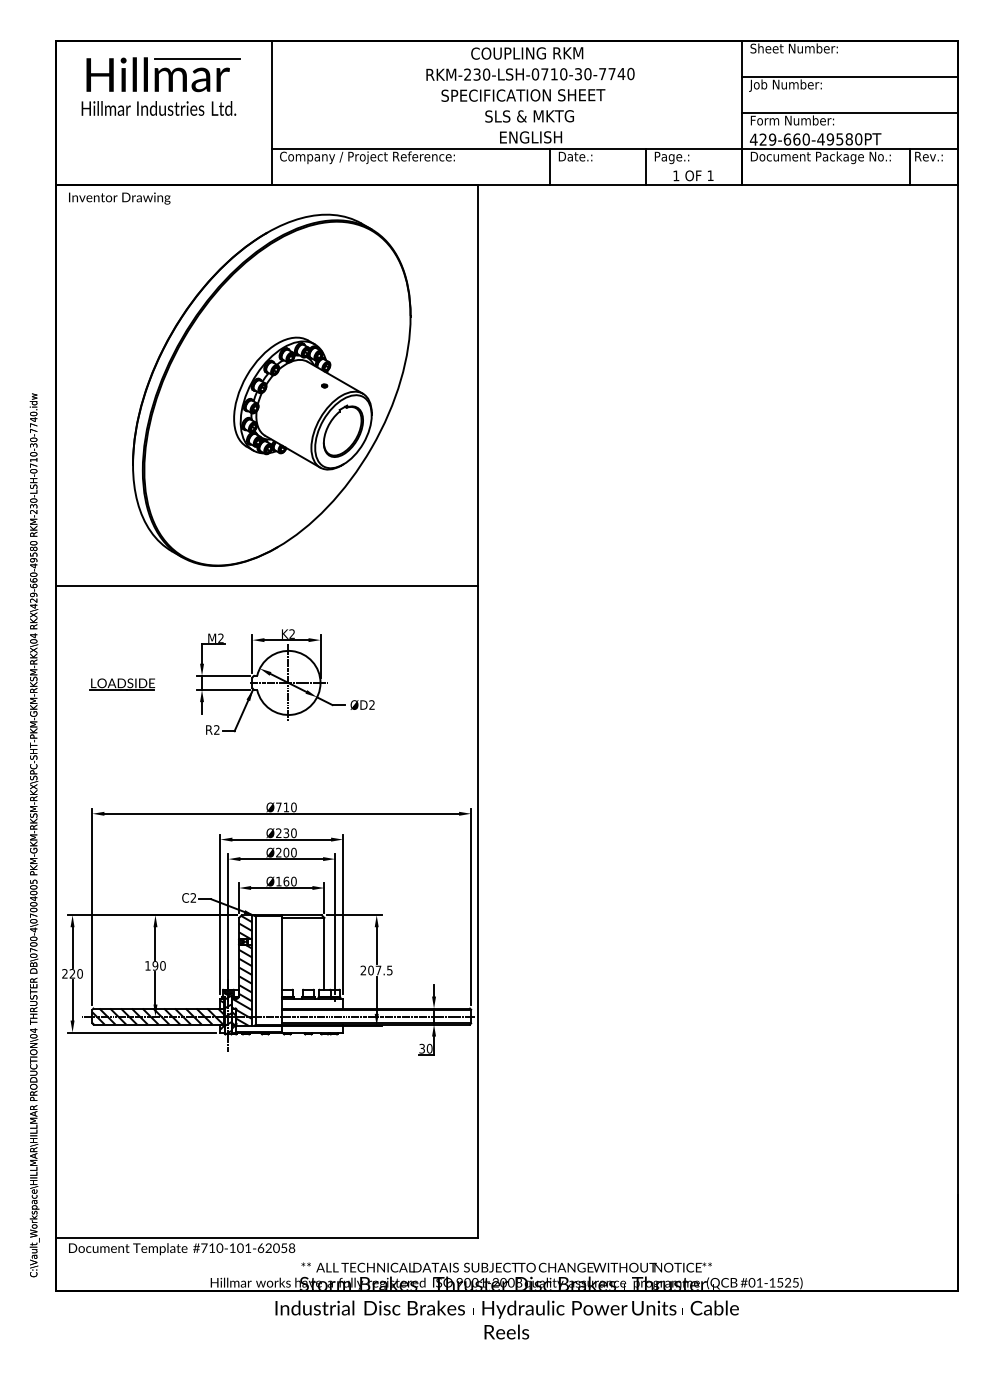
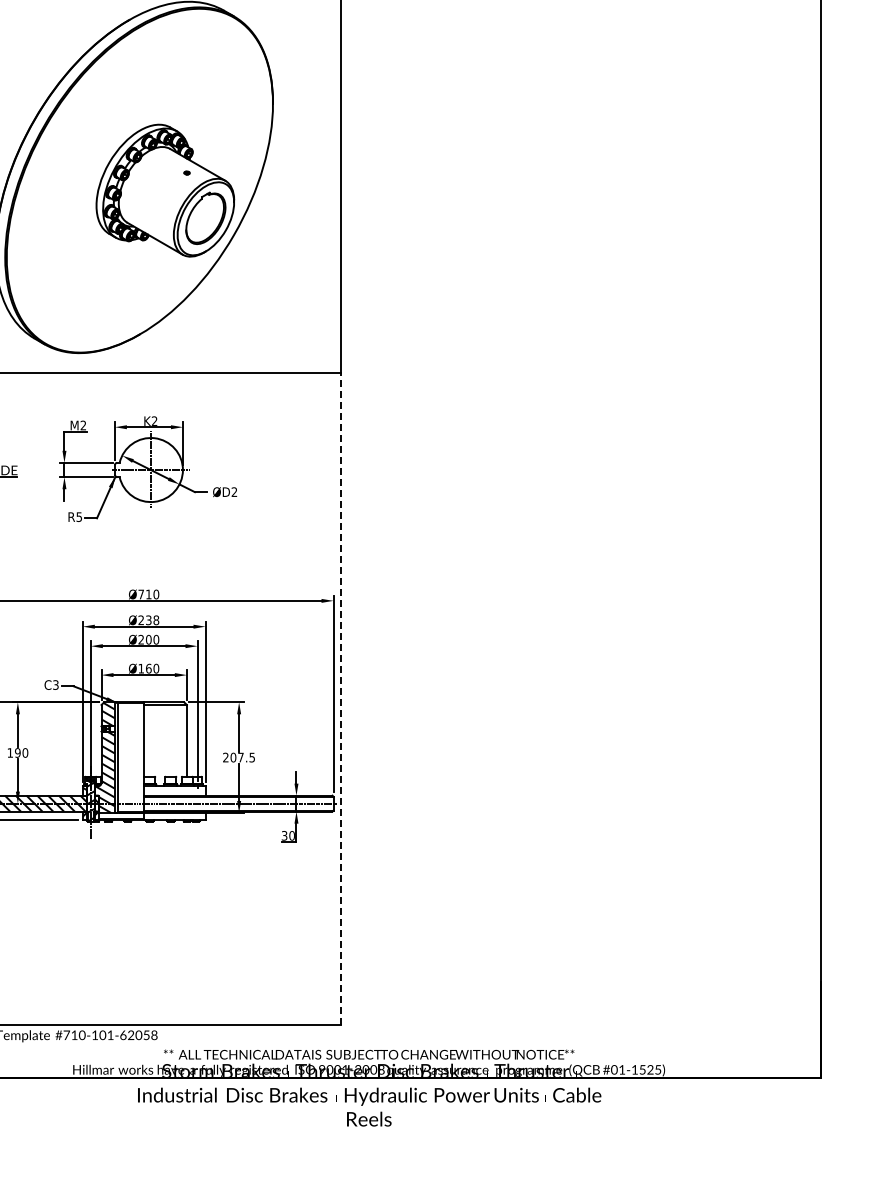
text: (216, 729) -> (78, 516), R2 -> R5
text: (293, 832) -> (155, 619), Ø230 -> Ø238
text: (193, 898) -> (55, 685), C2 -> C3
line: (478, 911) -> (340, 698), solid -> dashed

